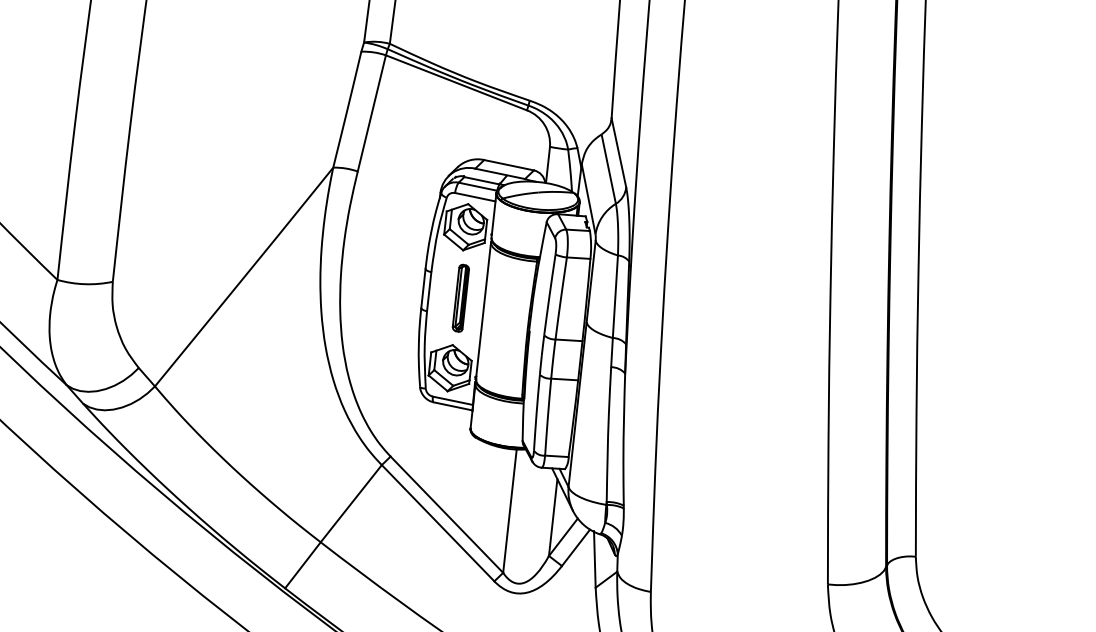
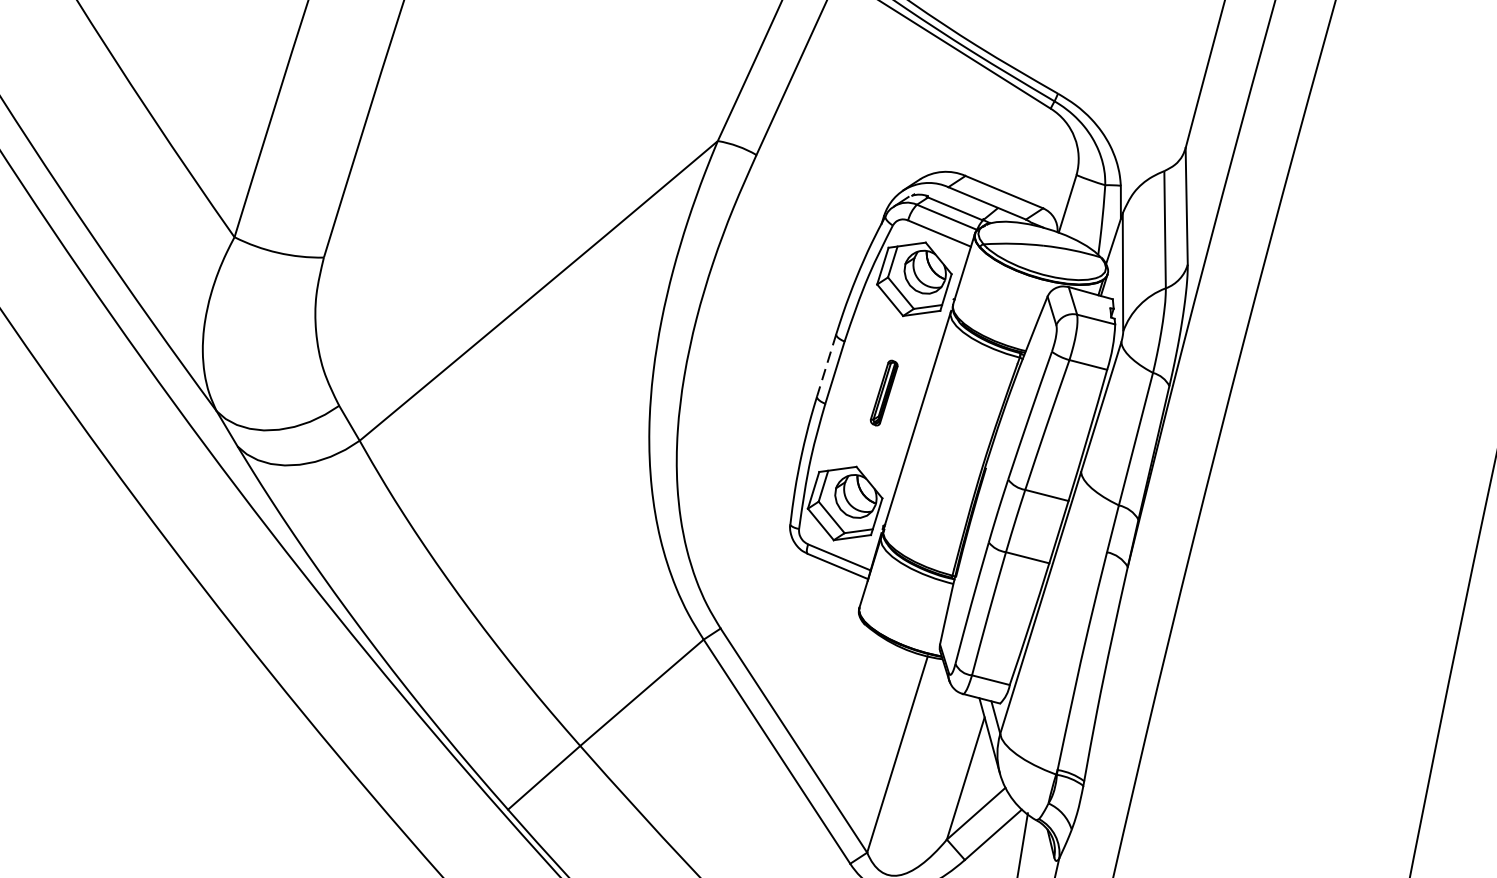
line: (423, 288) -> (826, 365), solid -> dashed
part: (460, 297) -> (884, 391), size x0.6

